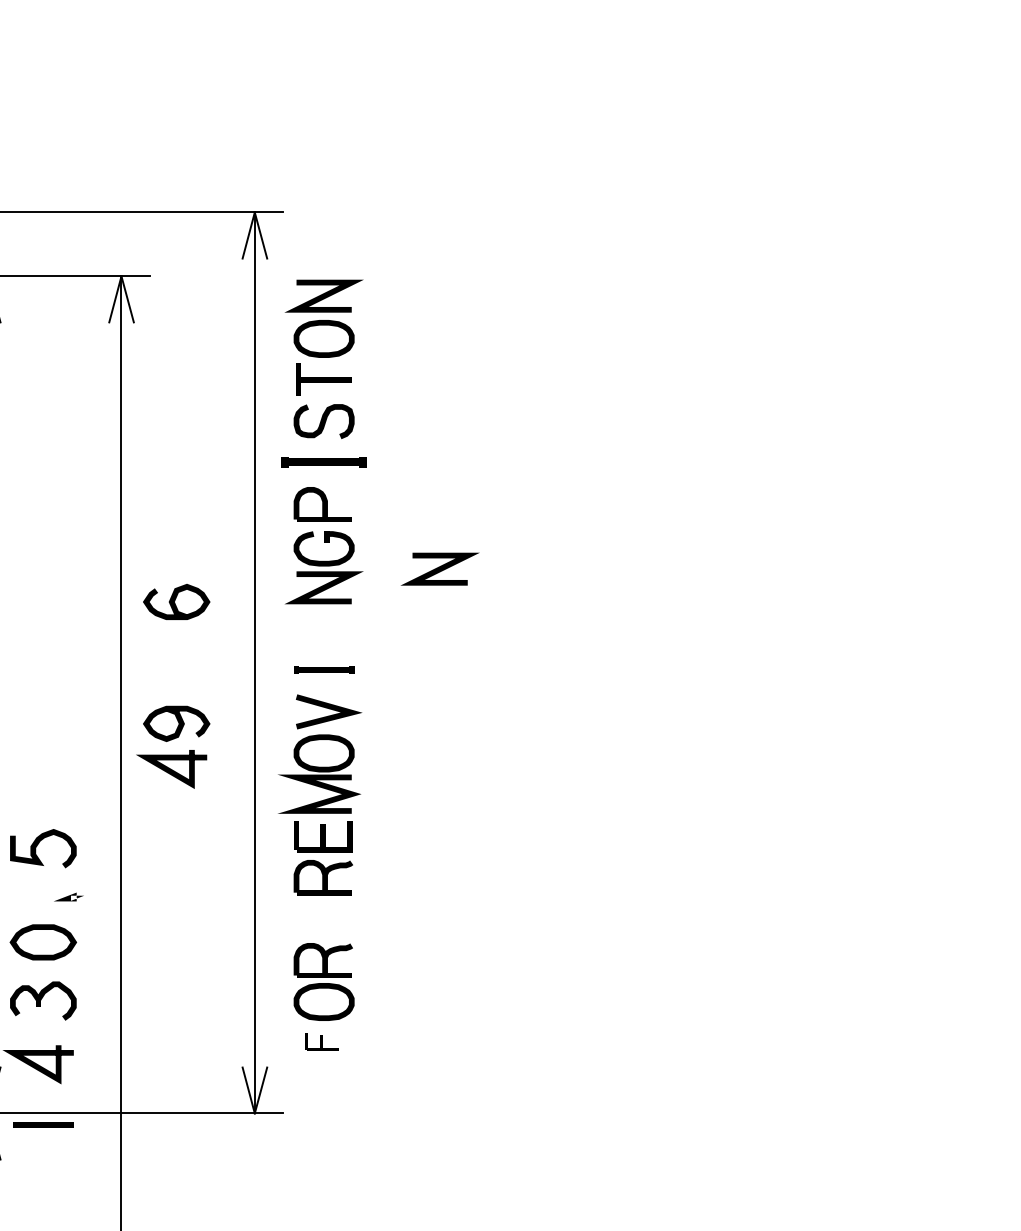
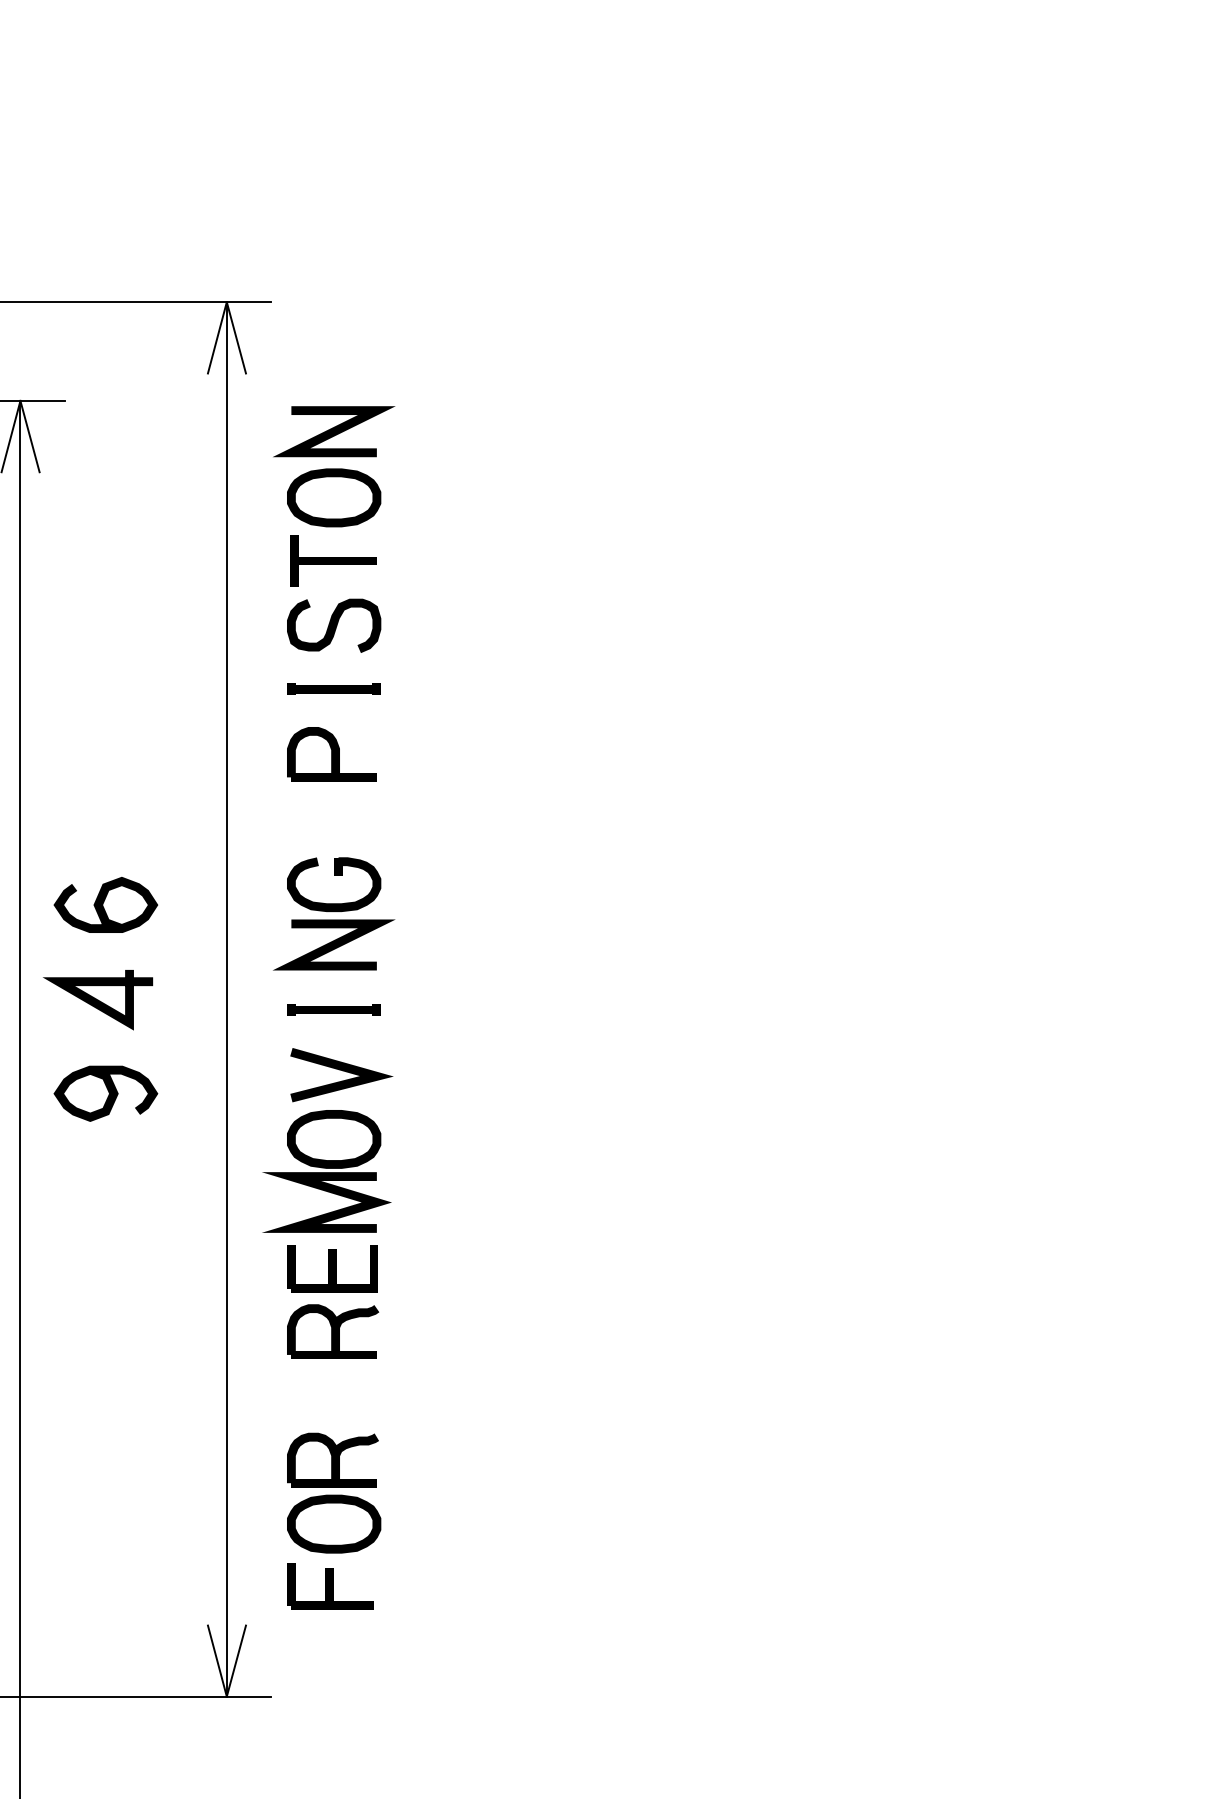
part: (324, 462) -> (334, 689), size x0.71
part: (323, 567) -> (333, 913), moved
line: (439, 568) -> (512, 853), removed
line: (171, 769) -> (97, 1000), moved
part: (321, 1041) -> (330, 1585), size x1.67

